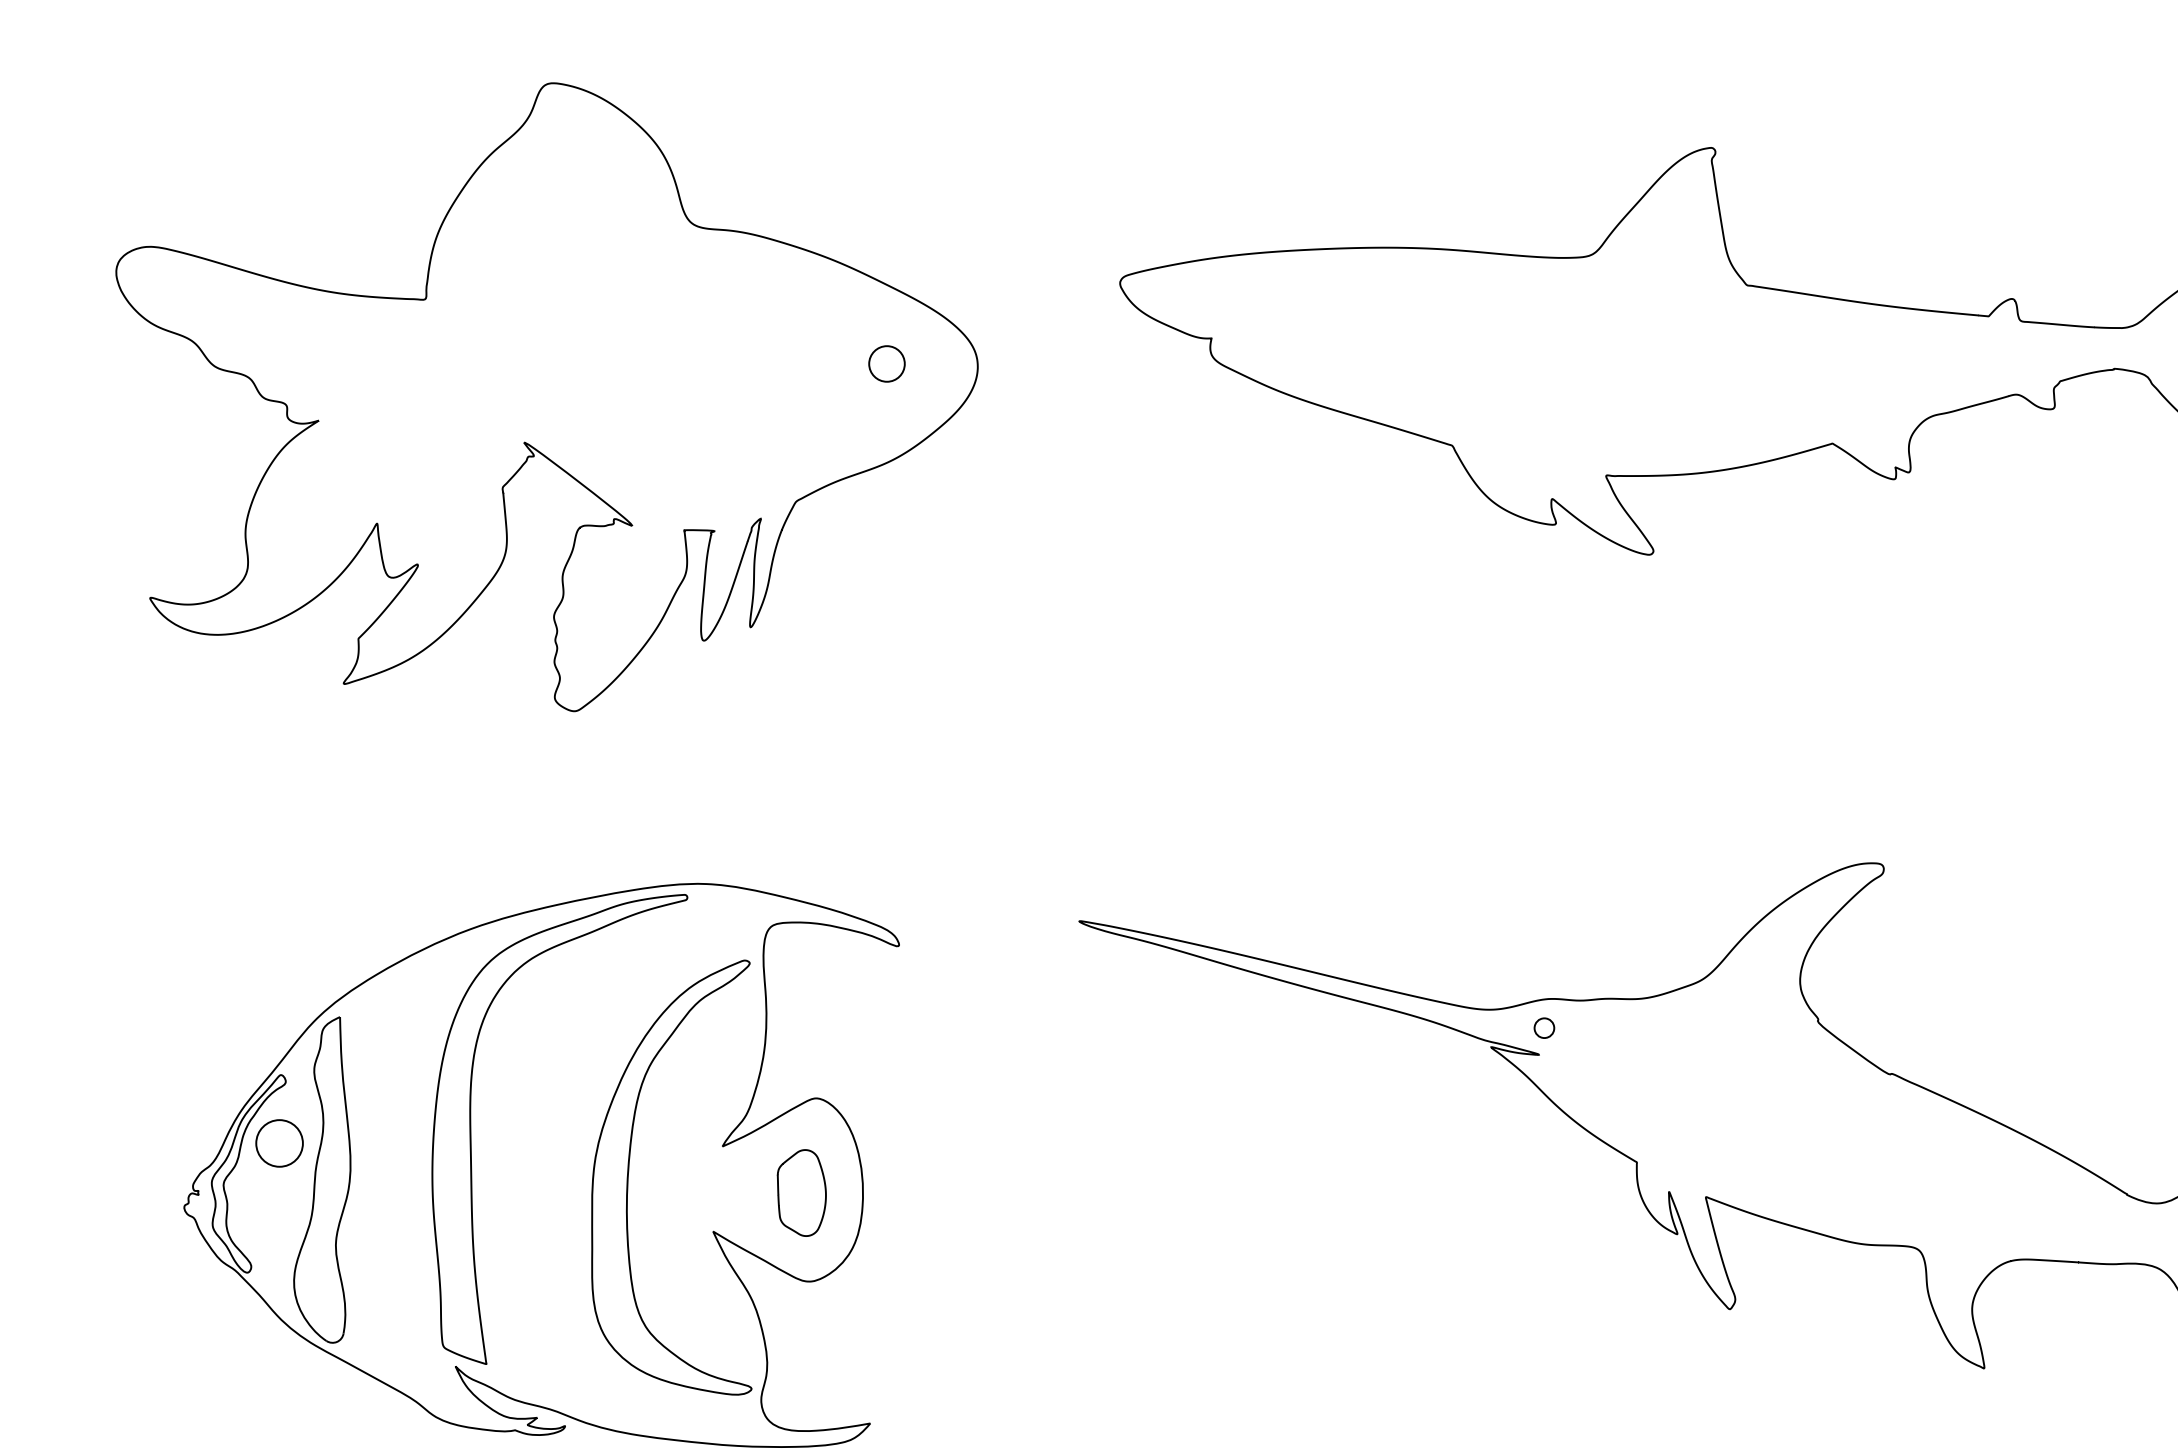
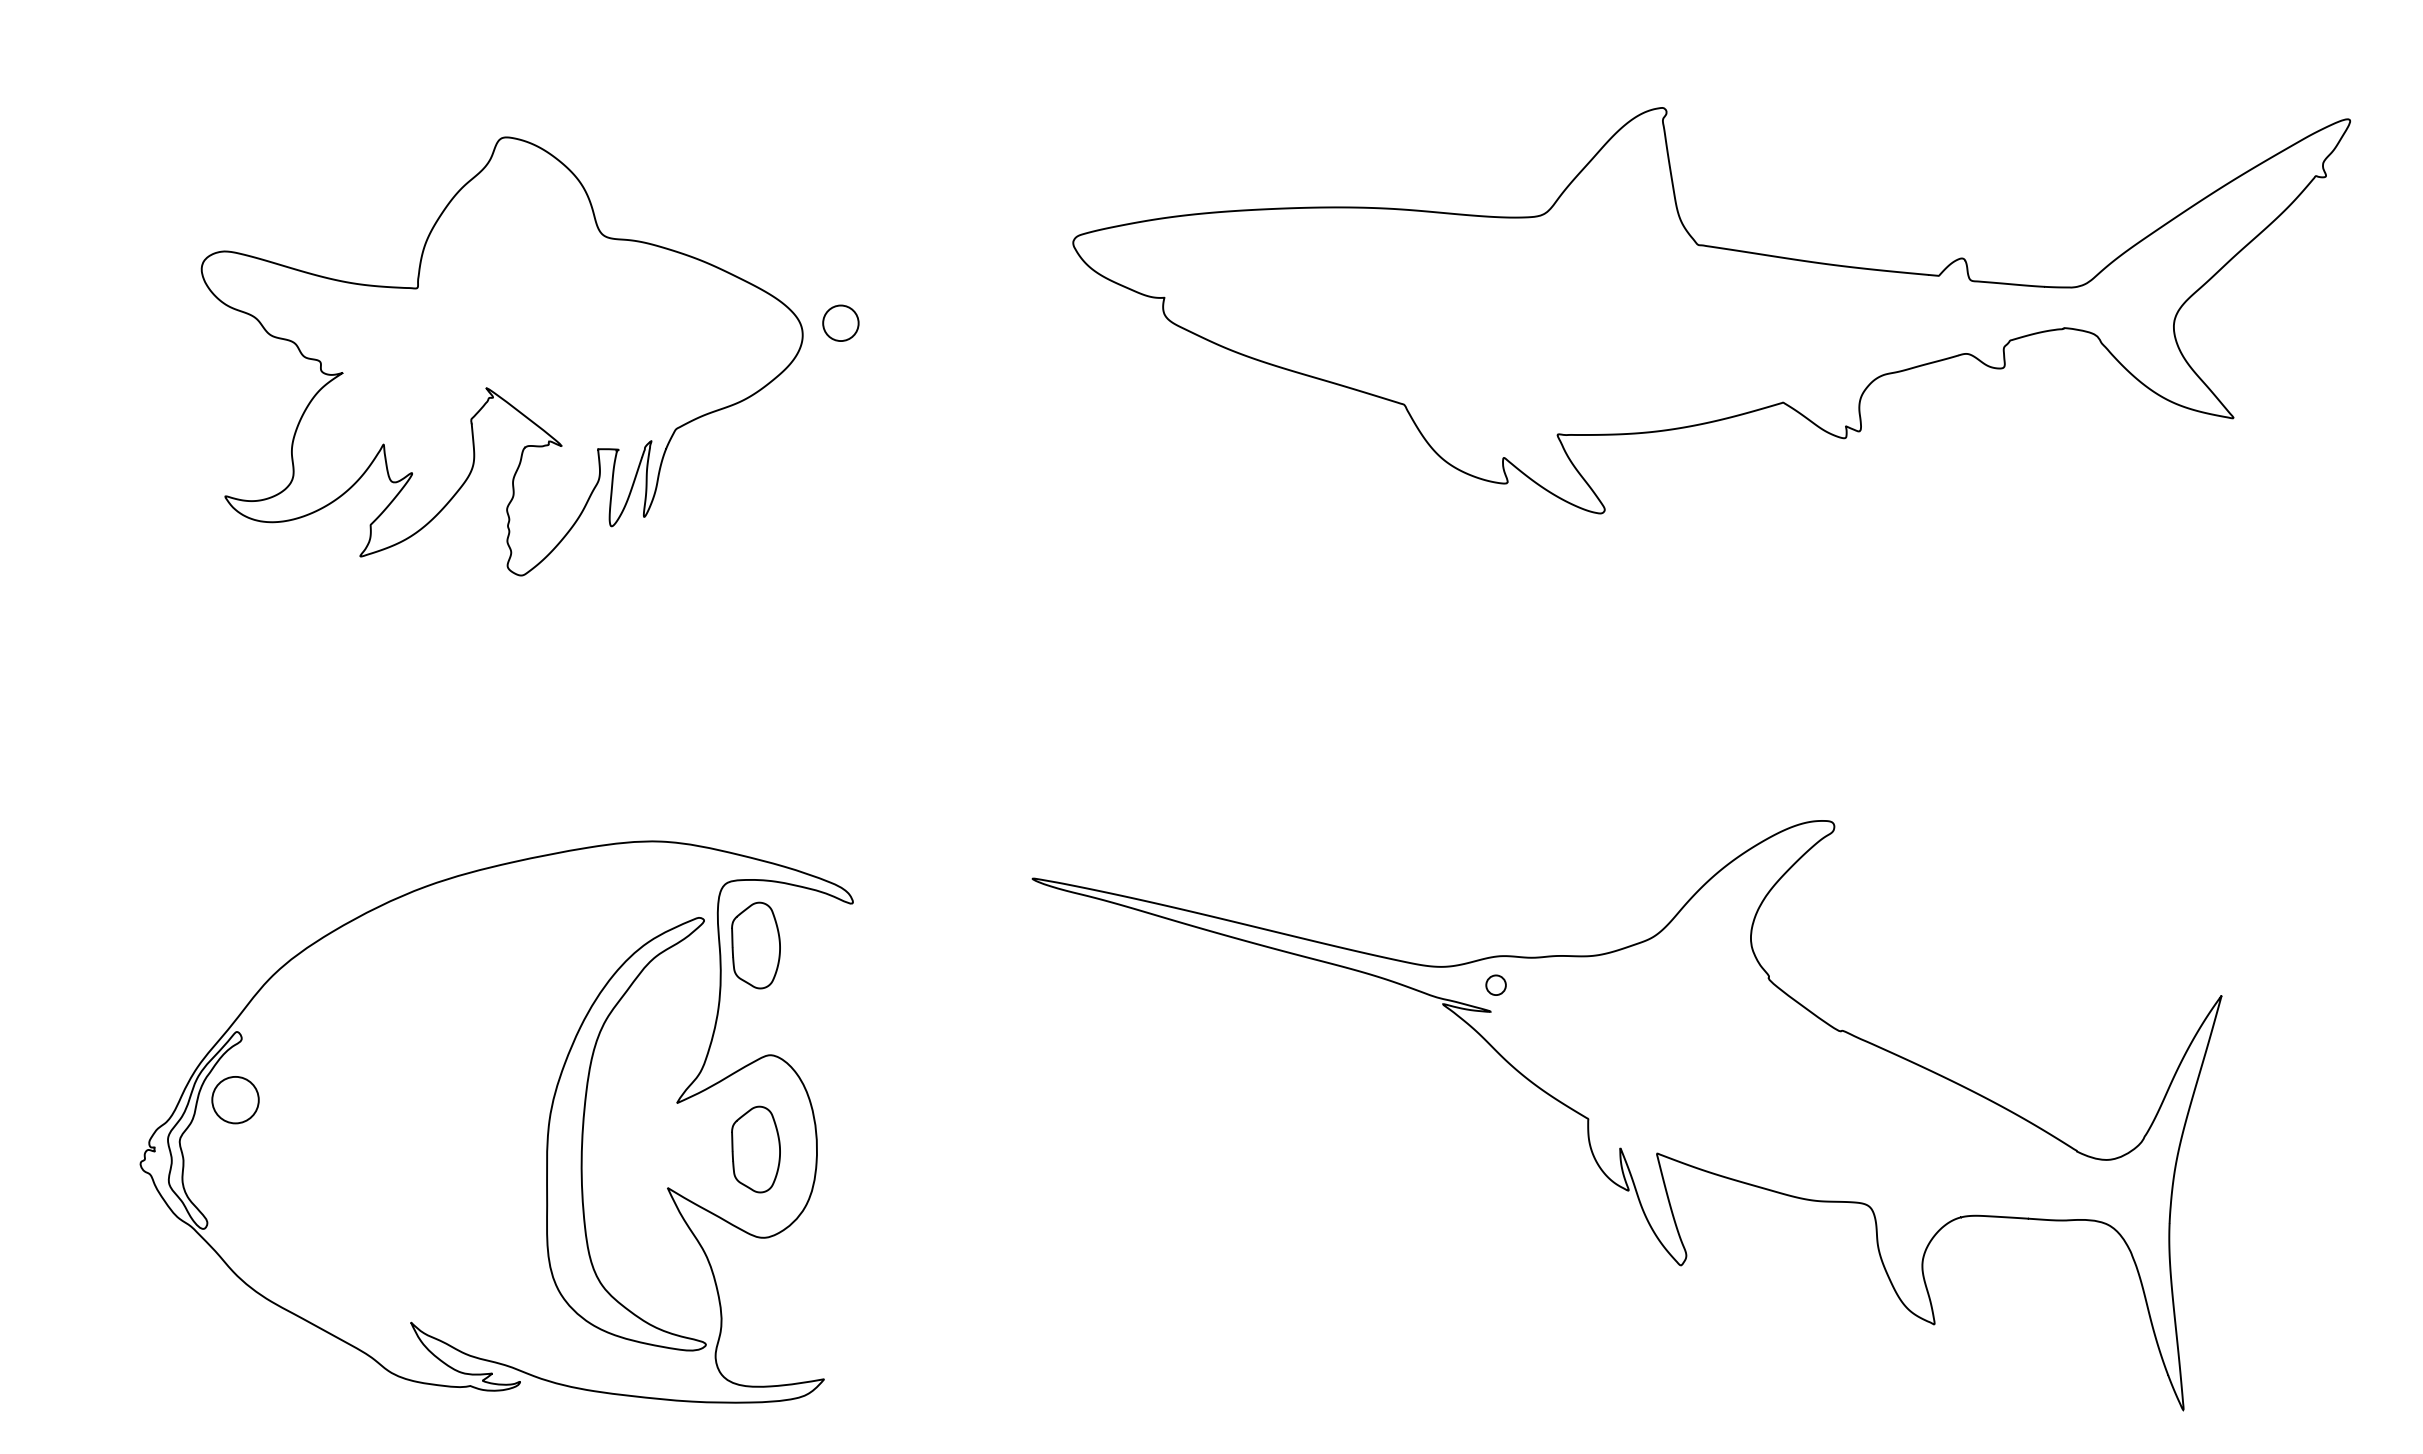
part: (547, 397) -> (502, 356), size x0.7
part: (801, 988) -> (755, 945), added
part: (471, 1128) -> (426, 1085), removed
part: (322, 1179) -> (278, 1136), removed

